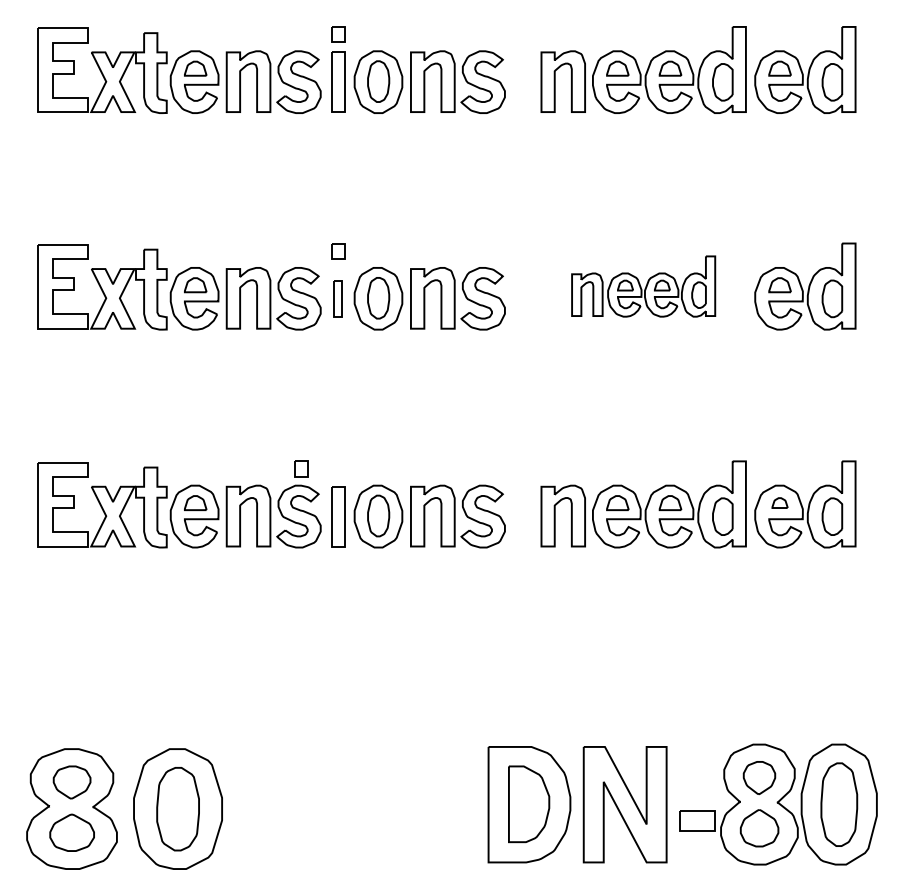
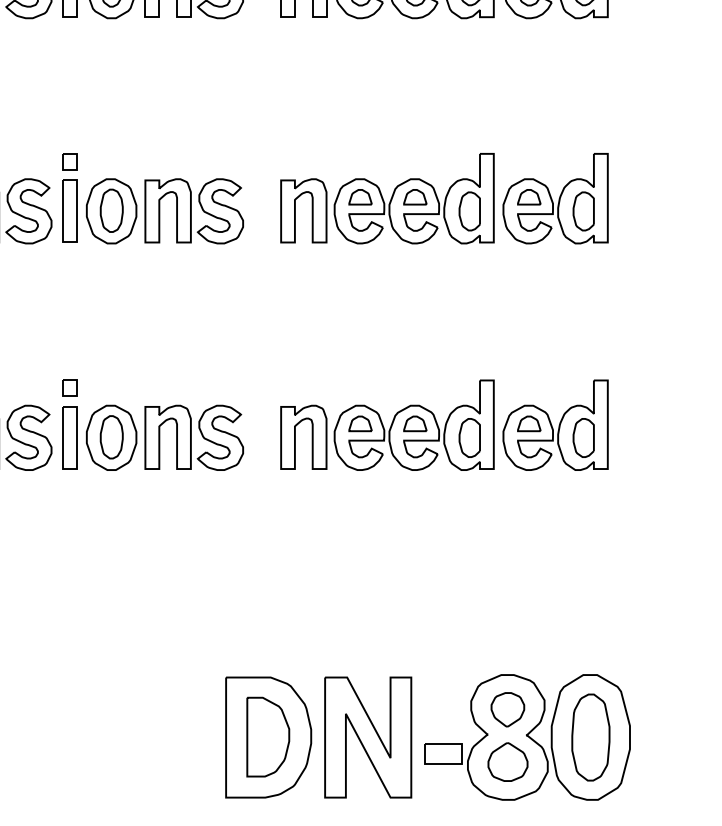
part: (643, 286) -> (387, 198), size x1.43
part: (338, 298) -> (70, 211), size x1.67
part: (301, 468) -> (70, 387), moved
part: (779, 502) -> (528, 423), size x1.43

